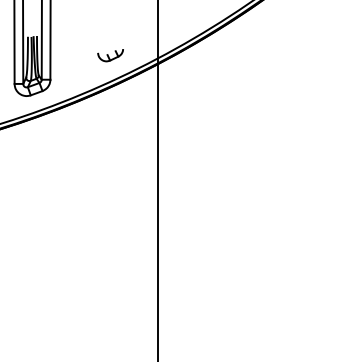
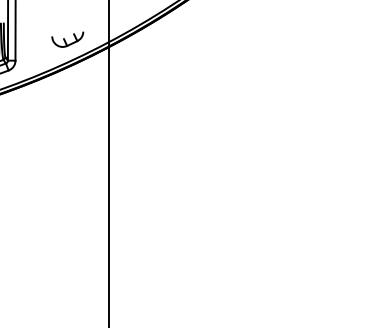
part: (110, 55) -> (67, 39), size x1.43

